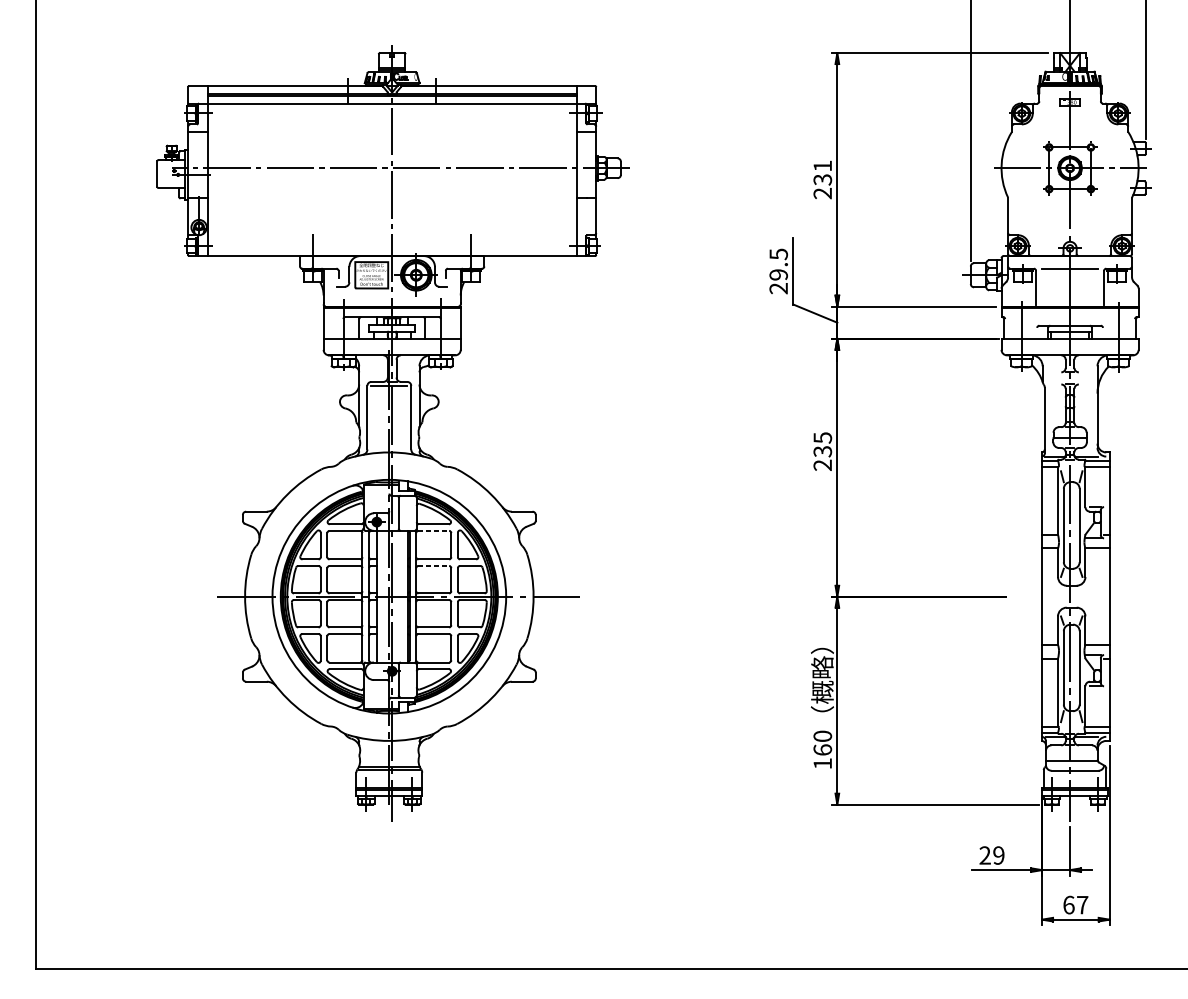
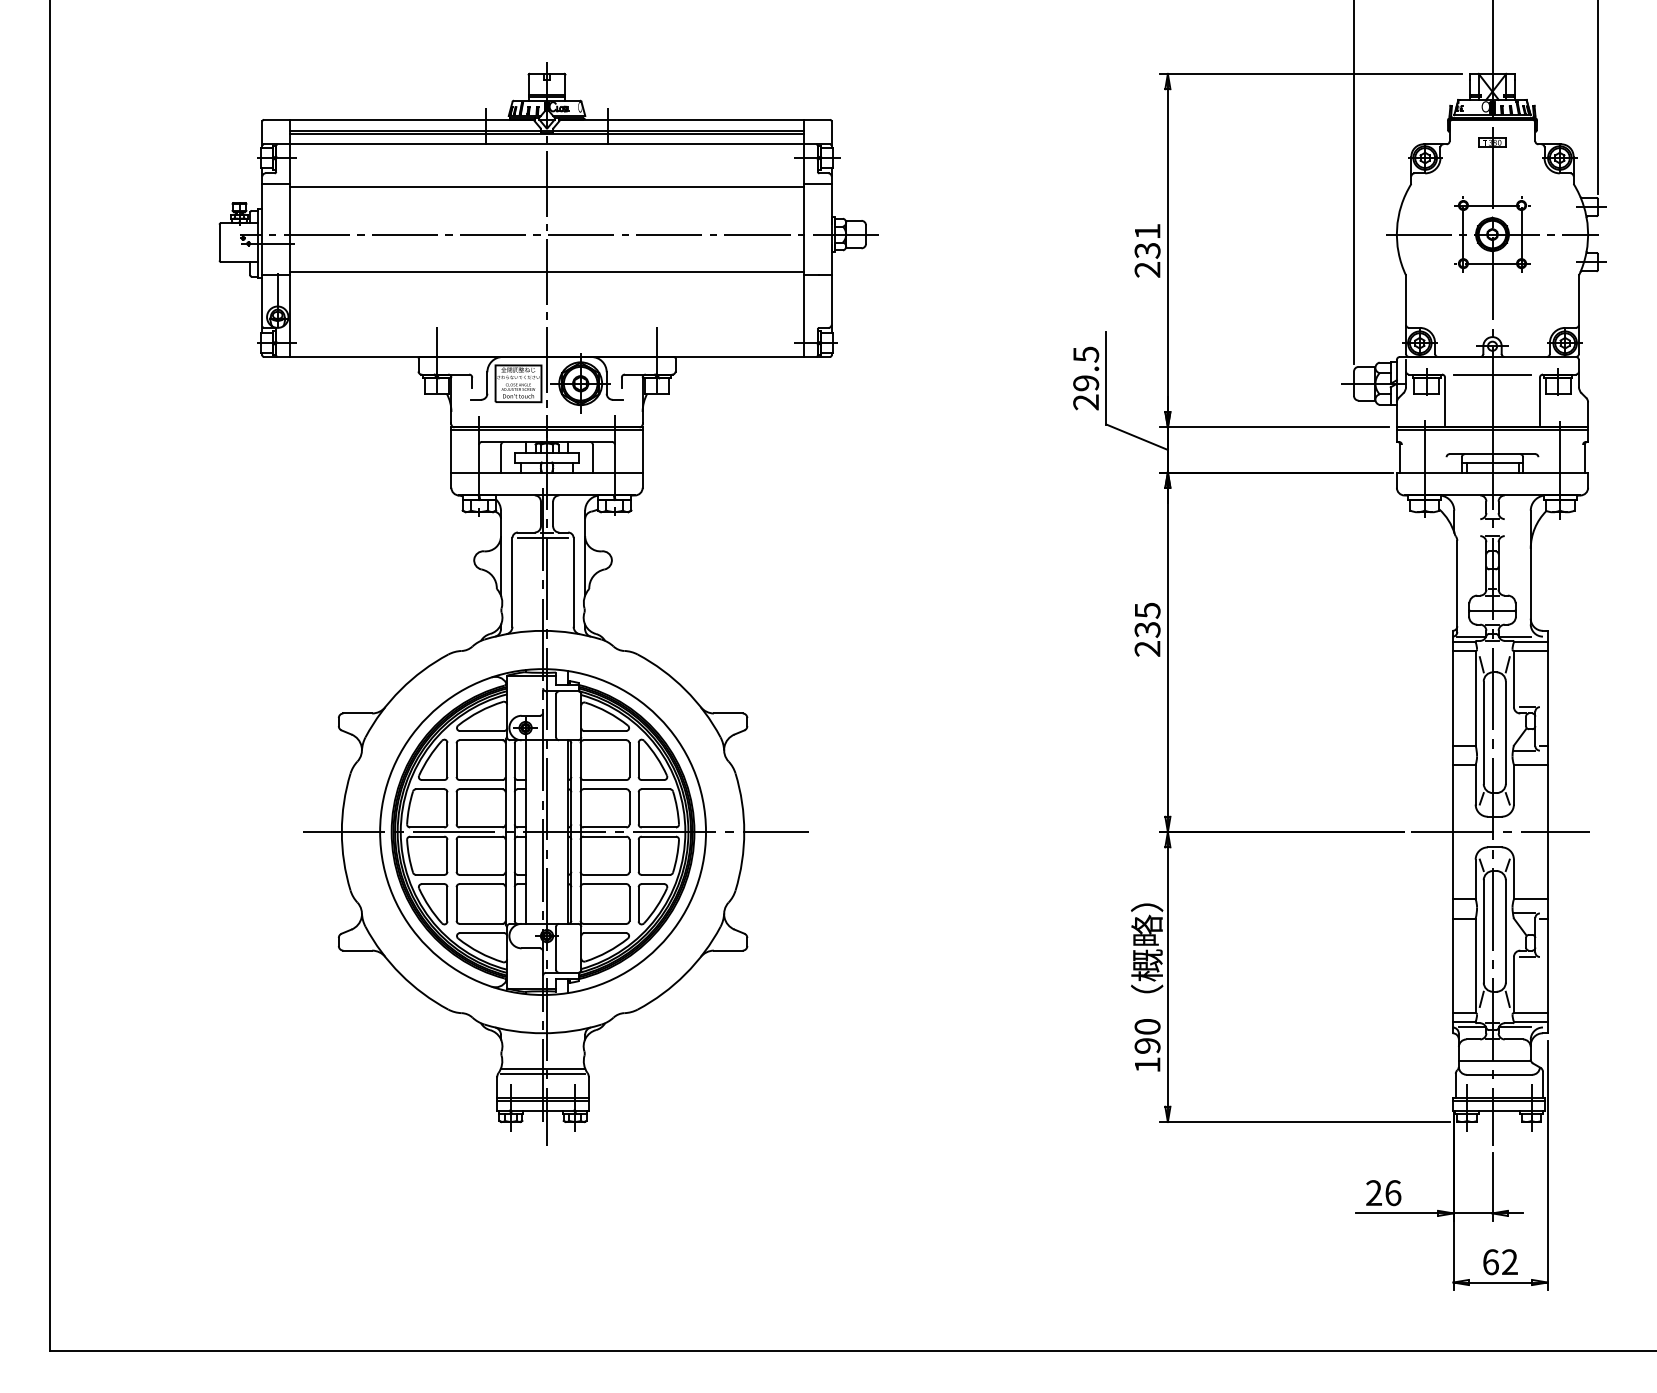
line: (391, 133) -> (546, 186), added
line: (391, 194) -> (546, 271), added
line: (434, 531) -> (605, 740), dashed -> solid
line: (434, 566) -> (605, 789), dashed -> solid
line: (1075, 597) -> (1500, 832), added
text: (822, 749) -> (1147, 1045), 160 -> 190
text: (999, 855) -> (1393, 1193), 29 -> 26
text: (1082, 904) -> (1509, 1261), 67 -> 62

